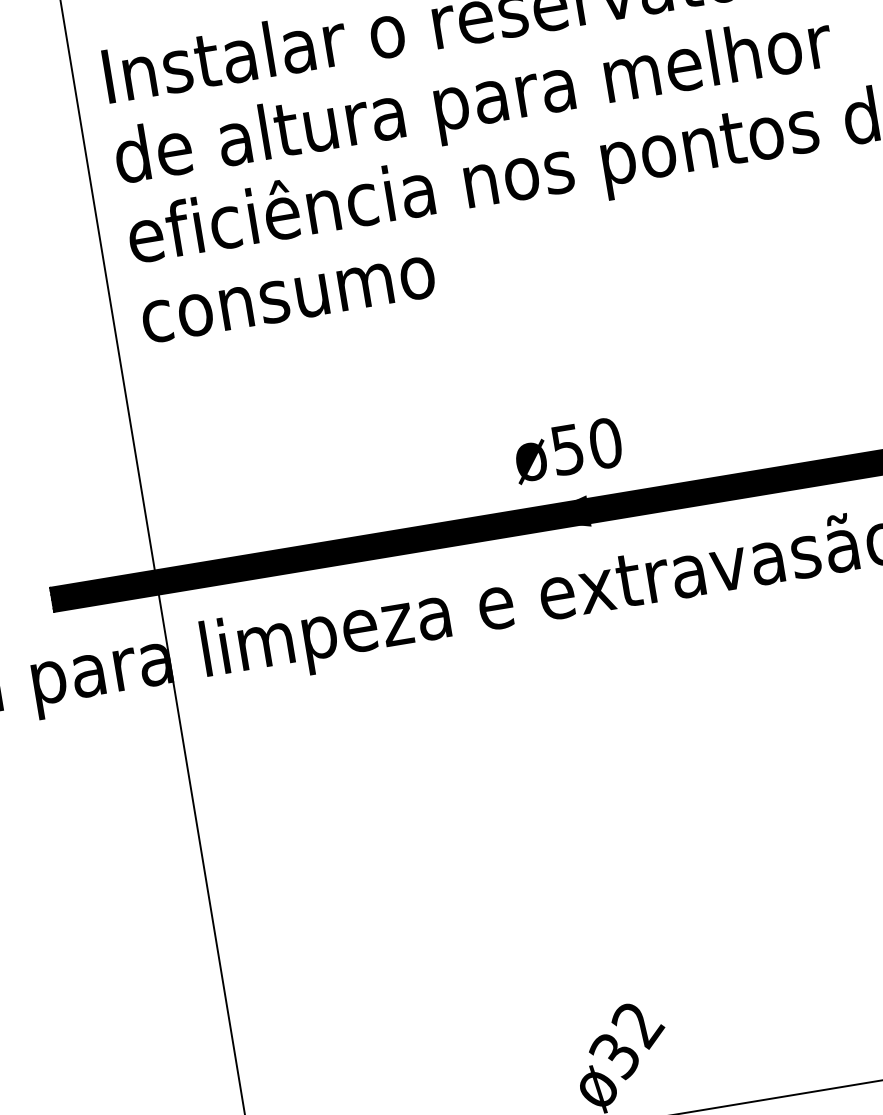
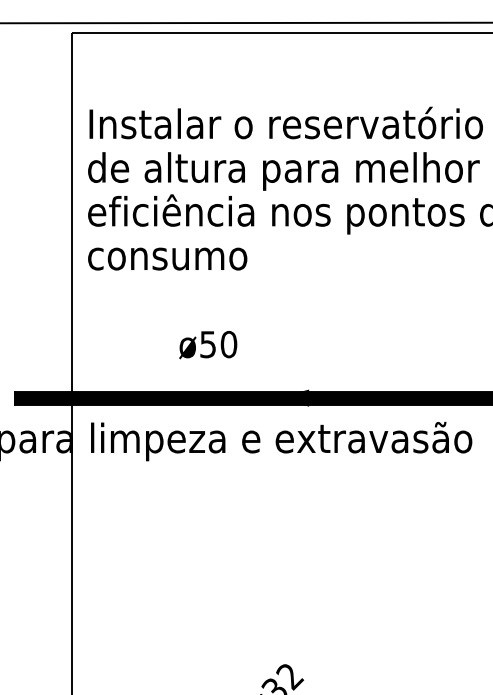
text: (568, 451) -> (208, 345), moved

